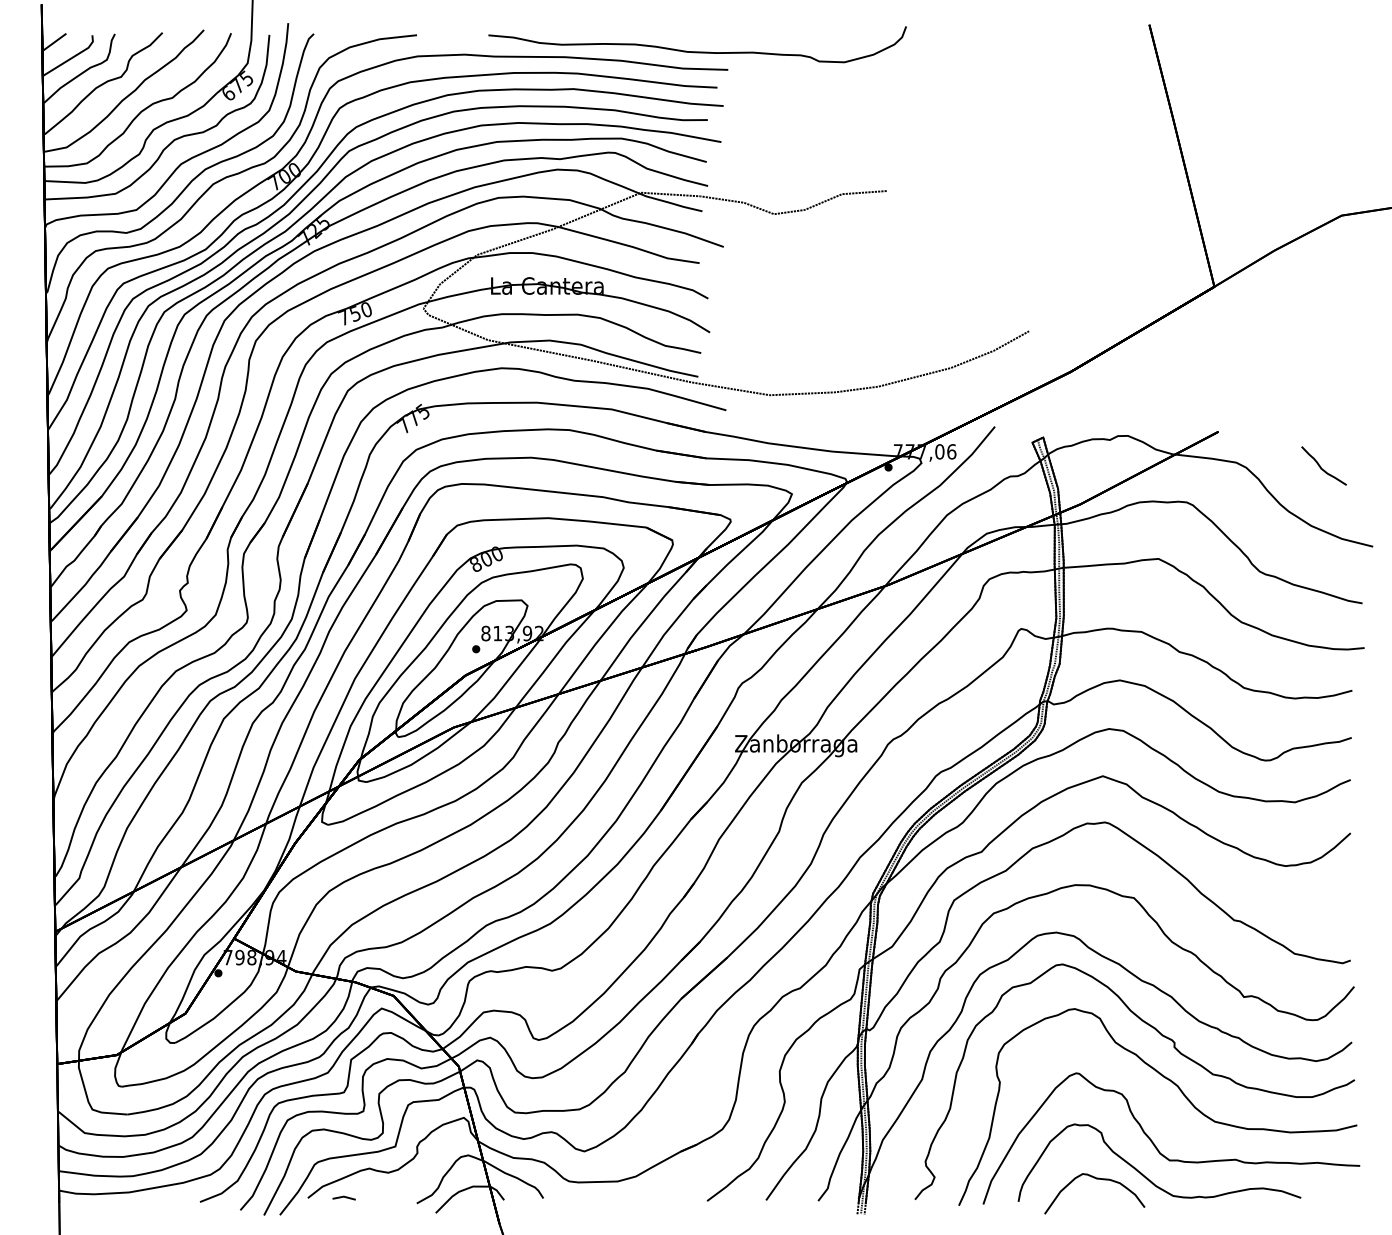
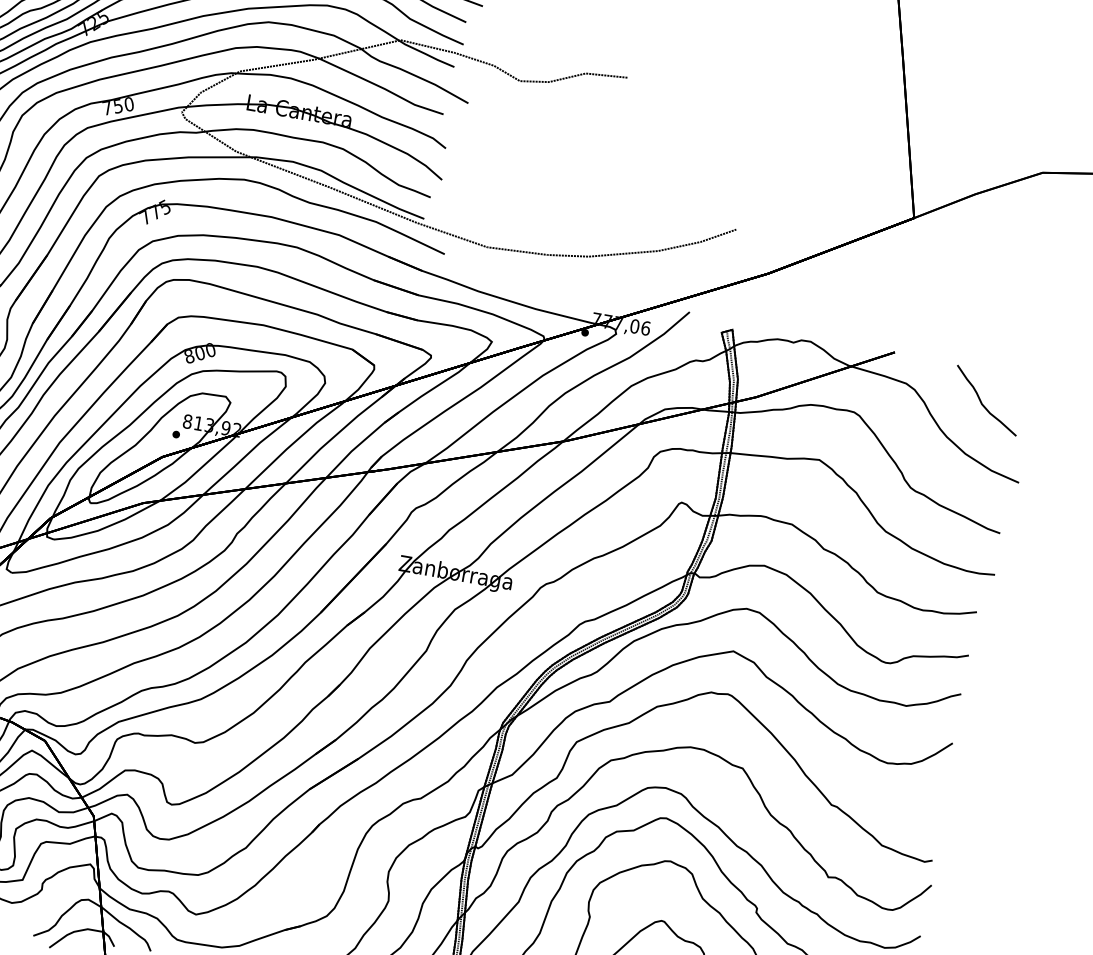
part: (1323, 465) -> (986, 400), size x1.67

